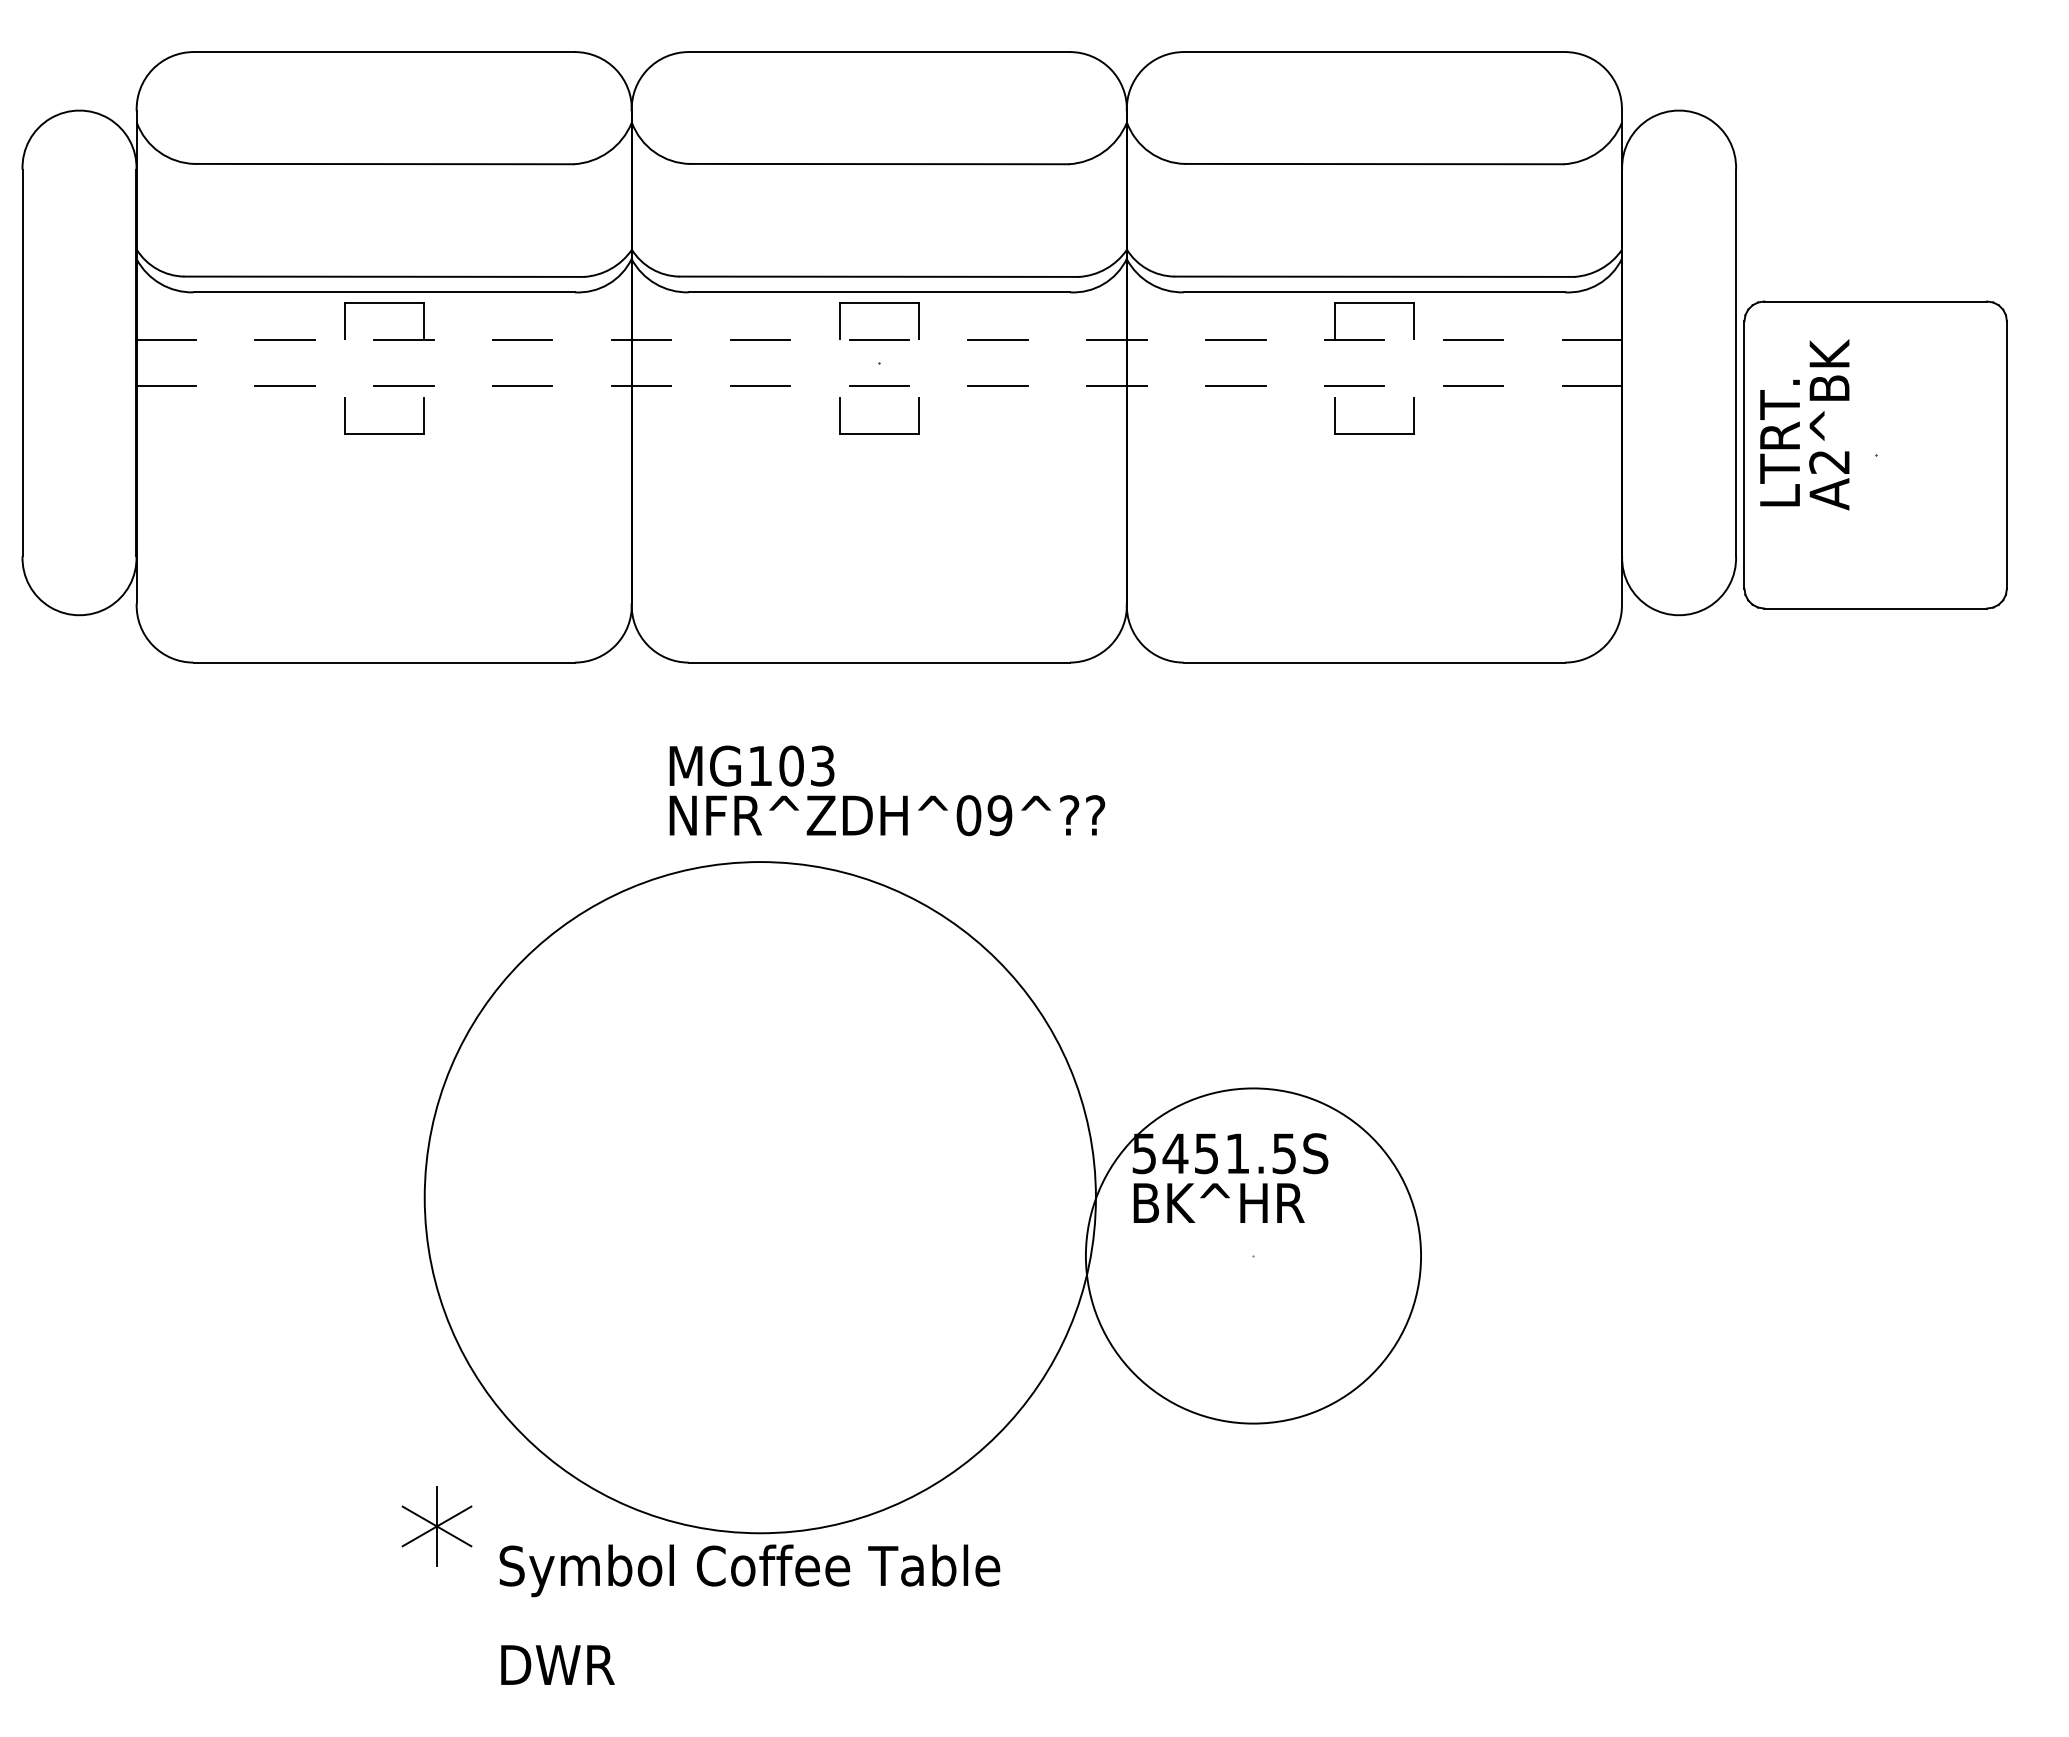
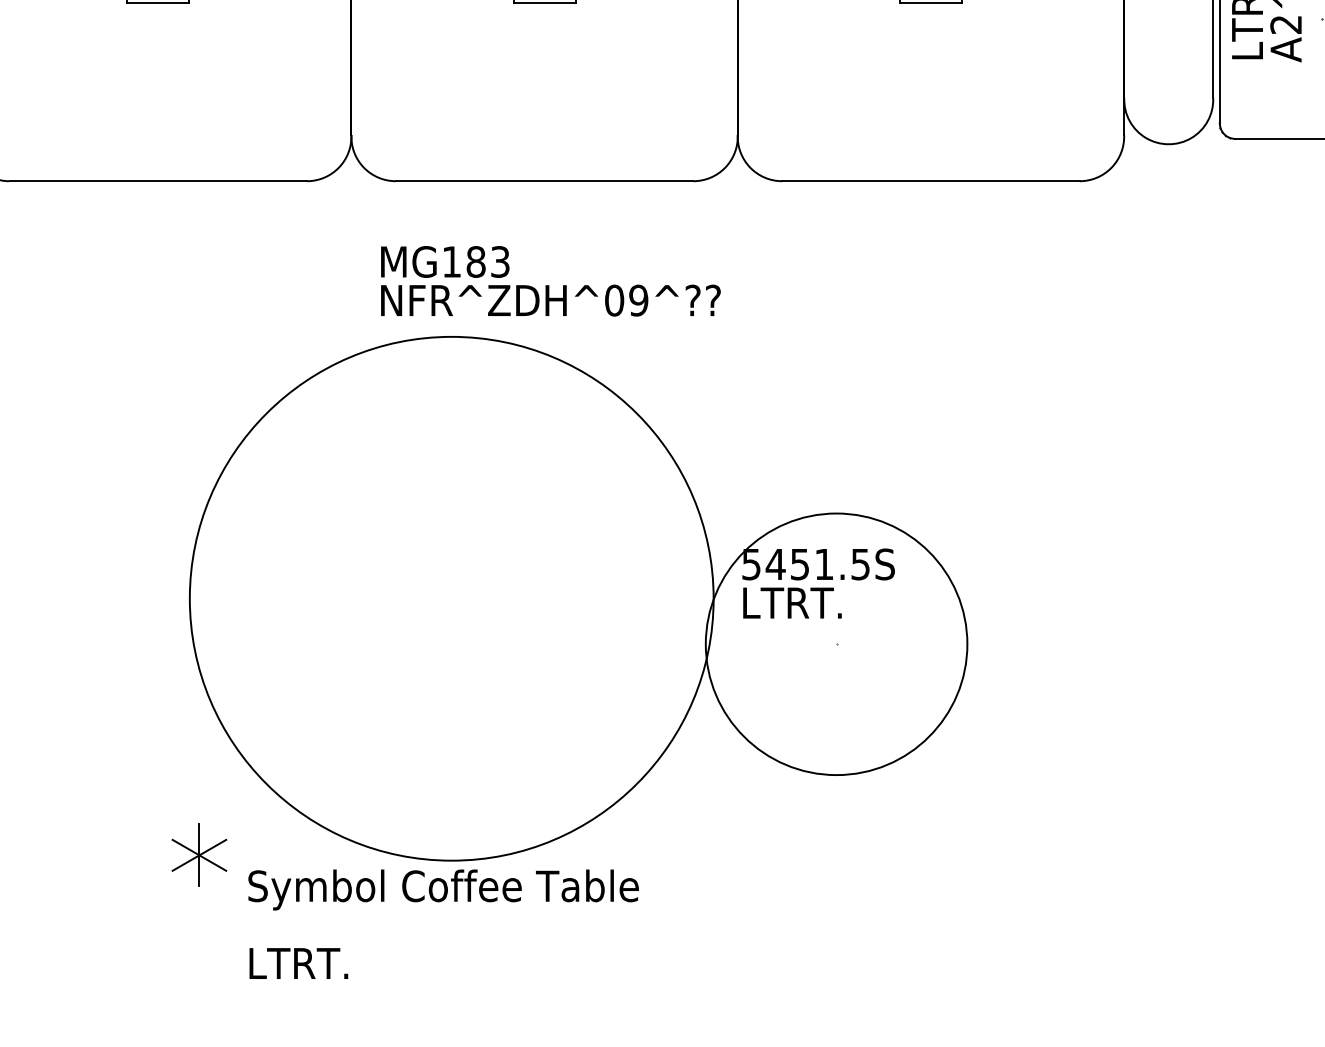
text: (791, 765) -> (476, 261), MG103 -> MG183
text: (1221, 1202) -> (811, 602), BK^ HR -> LTRT.
text: (566, 1664) -> (300, 963), DWR -> LTRT.

